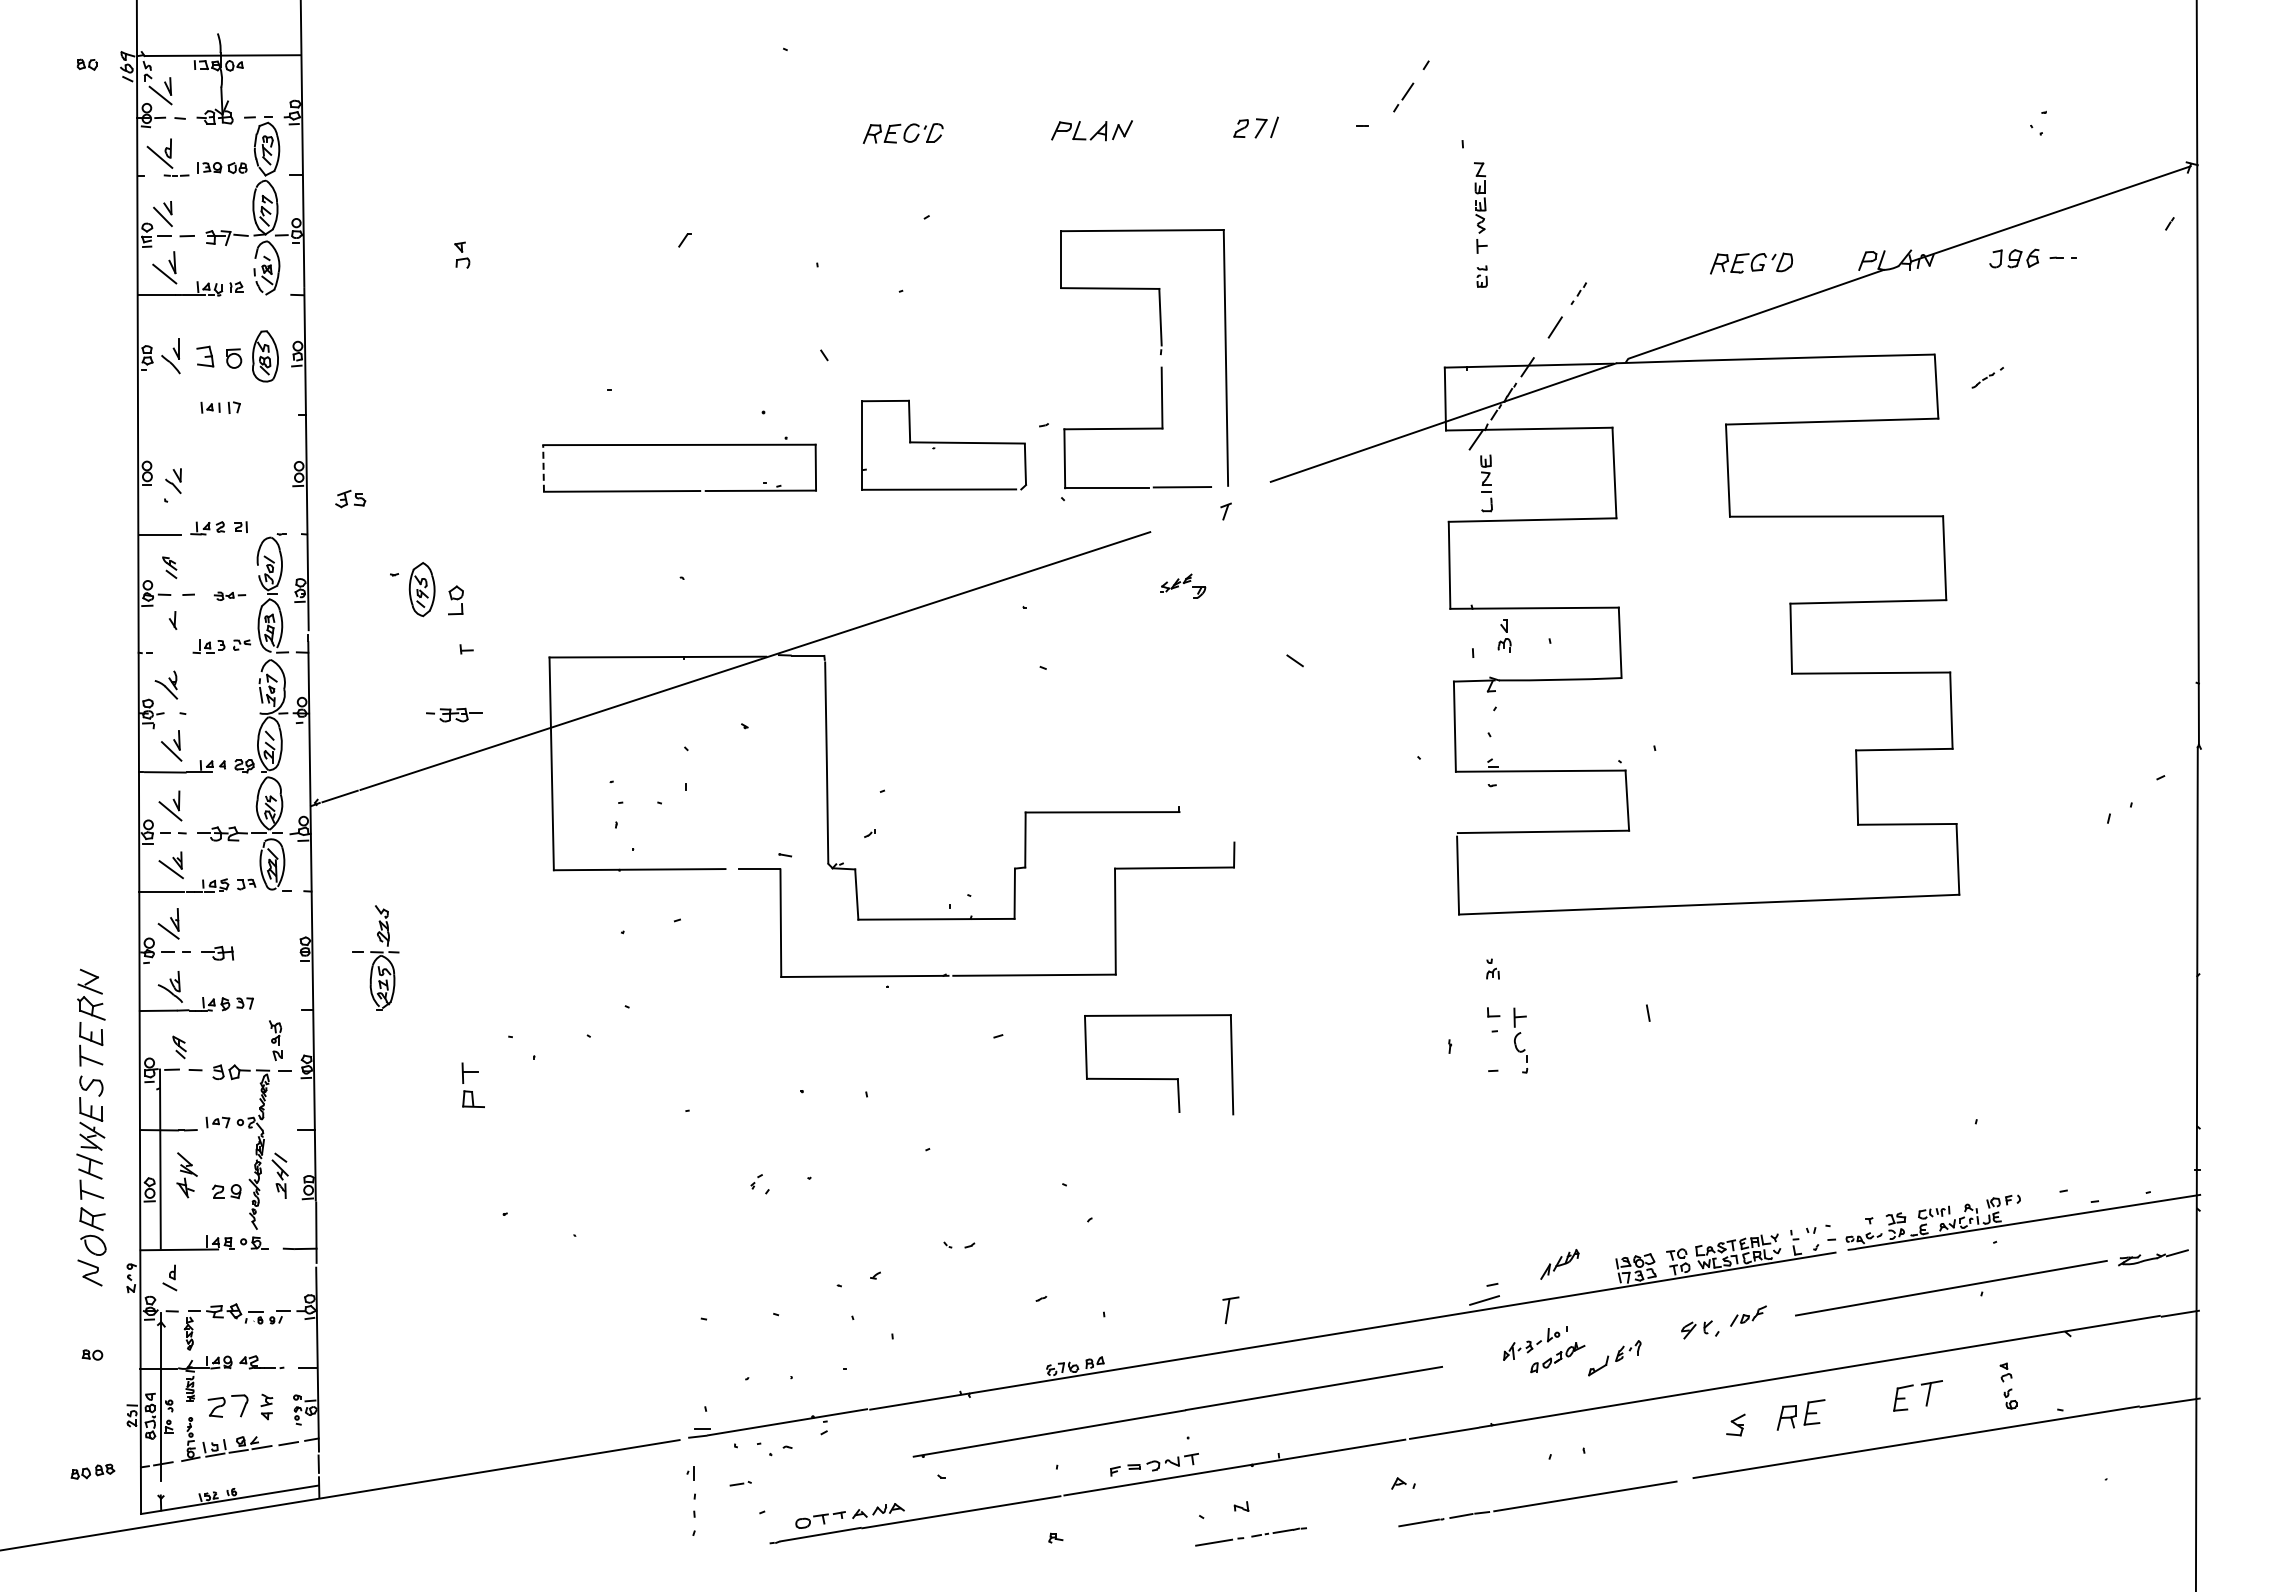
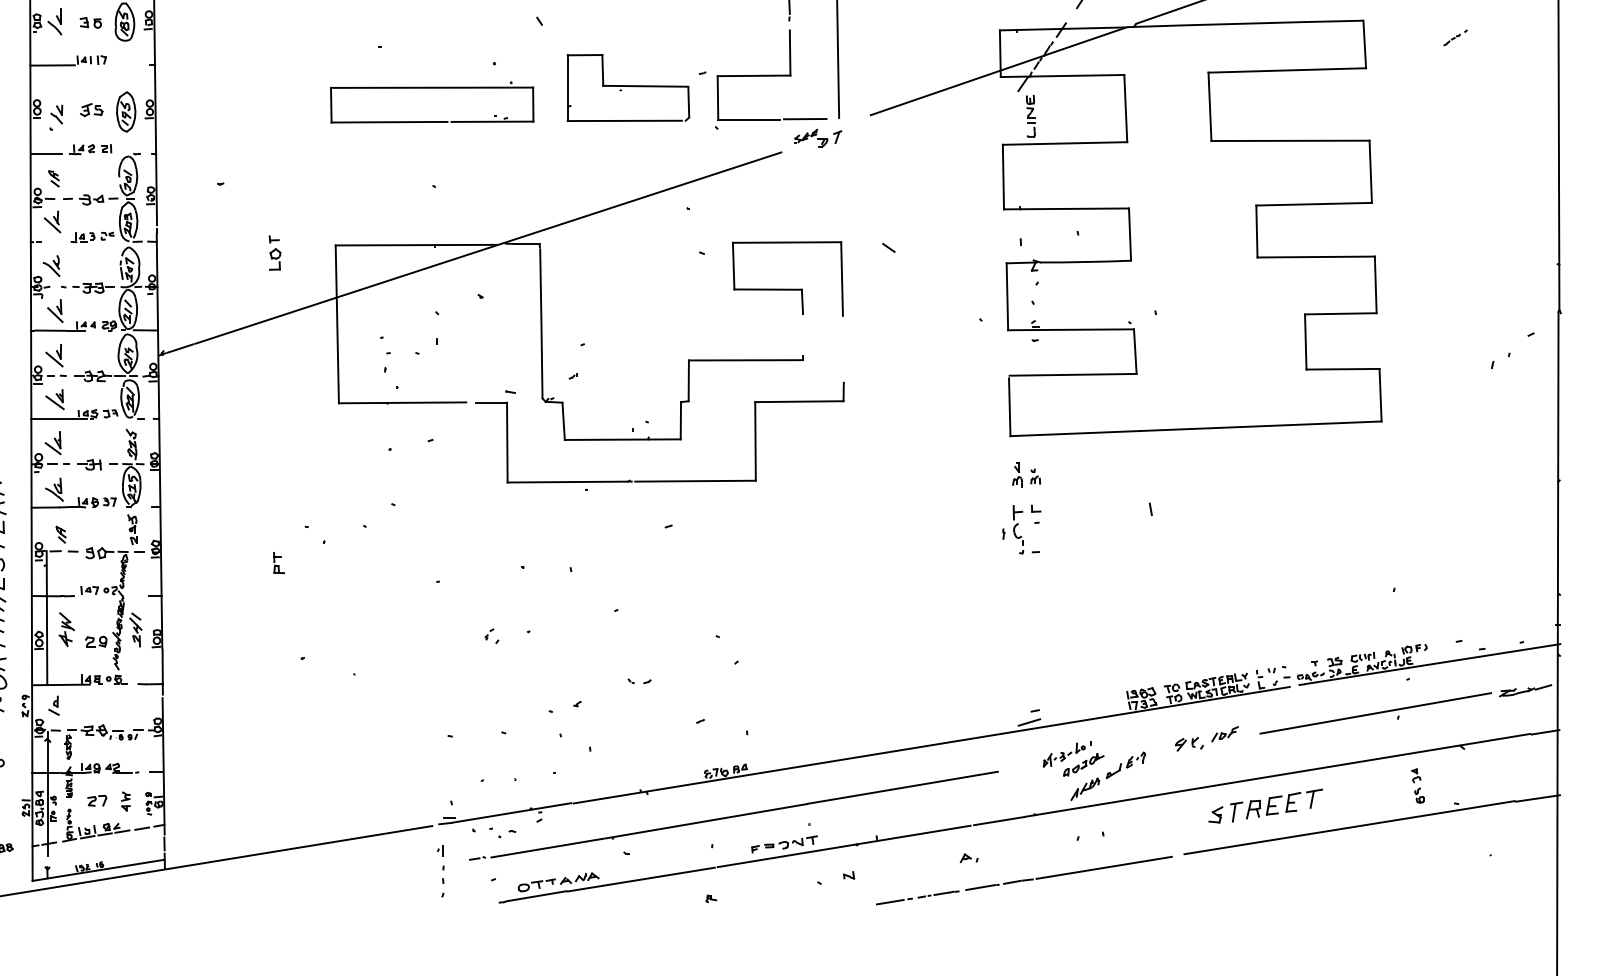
part: (219, 357) -> (90, 22), size x0.62
part: (1987, 377) -> (1455, 37), moved
line: (167, 414) -> (52, 65), added
line: (543, 467) -> (331, 104), dashed -> solid
part: (350, 498) -> (91, 109), moved
part: (1183, 585) -> (811, 137), moved
part: (421, 589) -> (125, 111), moved
part: (229, 596) -> (98, 200), size x1.67
part: (455, 600) -> (274, 259), moved
line: (167, 630) -> (52, 225), added
part: (1504, 635) -> (1017, 474), moved
part: (454, 714) -> (93, 287), moved
line: (293, 771) -> (145, 330), added
part: (375, 957) -> (126, 468), moved
part: (1520, 1040) -> (1018, 529), moved
part: (1159, 1078) -> (788, 289), moved
part: (472, 1085) -> (278, 562), size x0.62
part: (1559, 1264) -> (1084, 789), moved
part: (1230, 1310) -> (1236, 812), moved
part: (1913, 1386) -> (1300, 793), moved
part: (228, 1405) -> (97, 800), size x0.62
line: (834, 1469) -> (547, 847), added
part: (1250, 1536) -> (917, 897), moved

